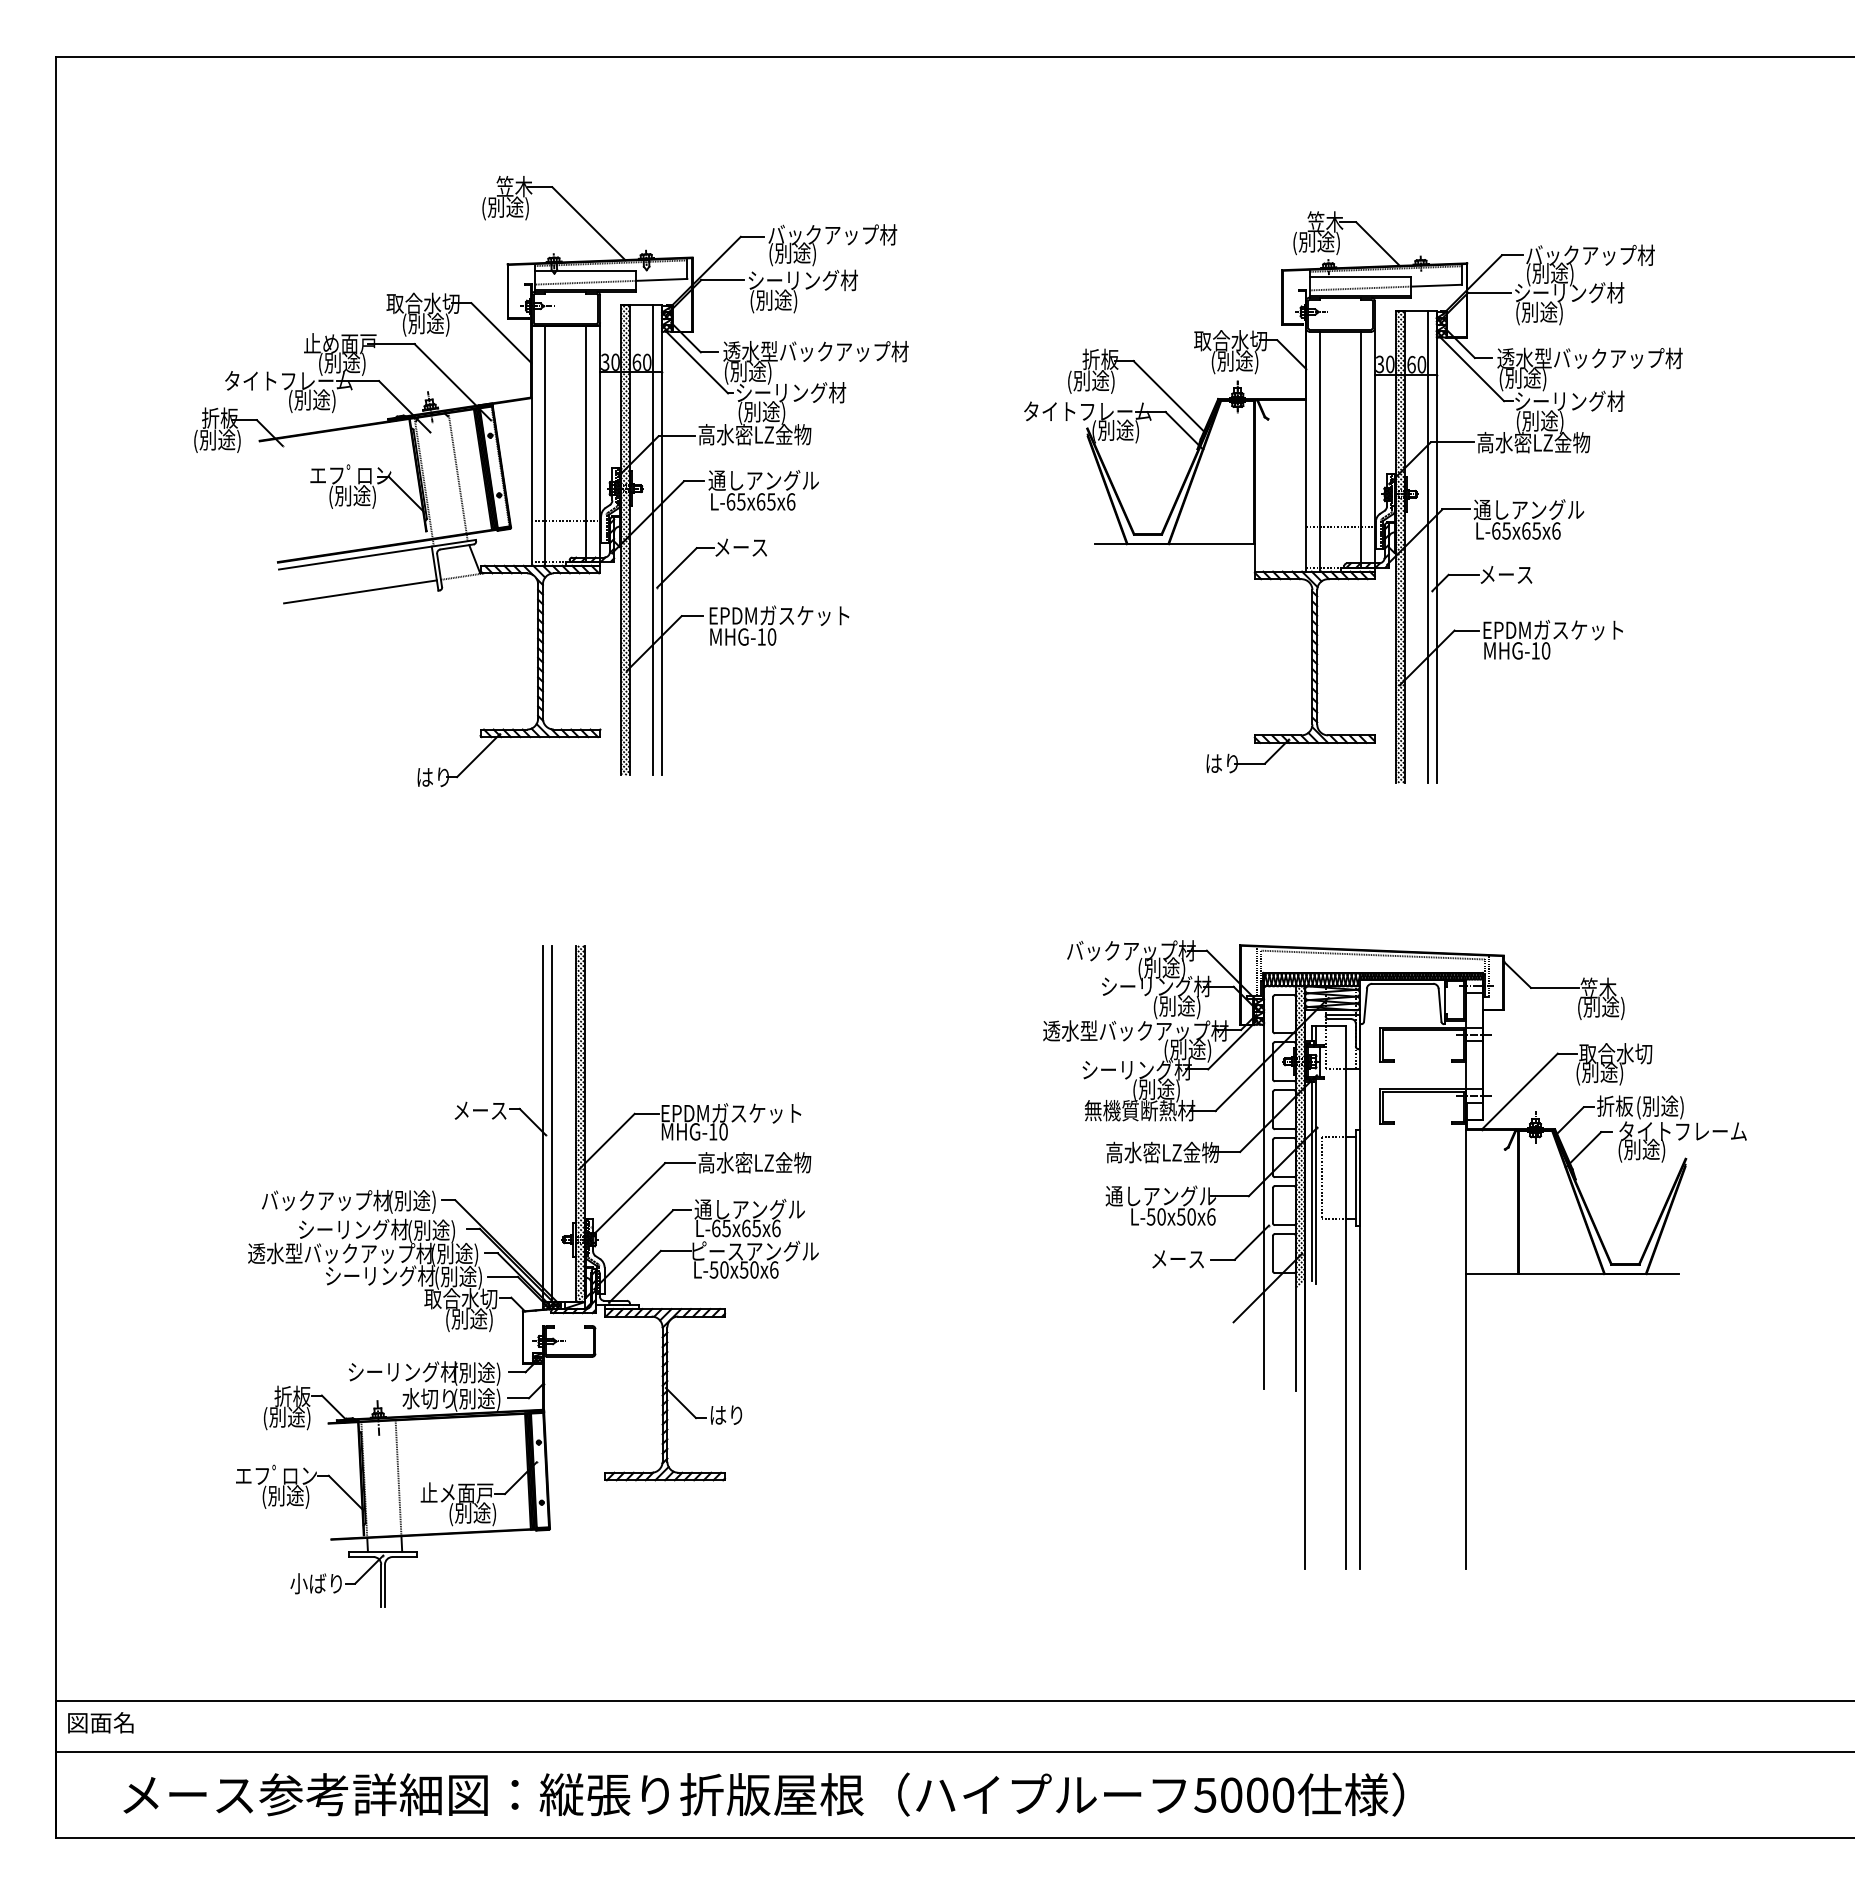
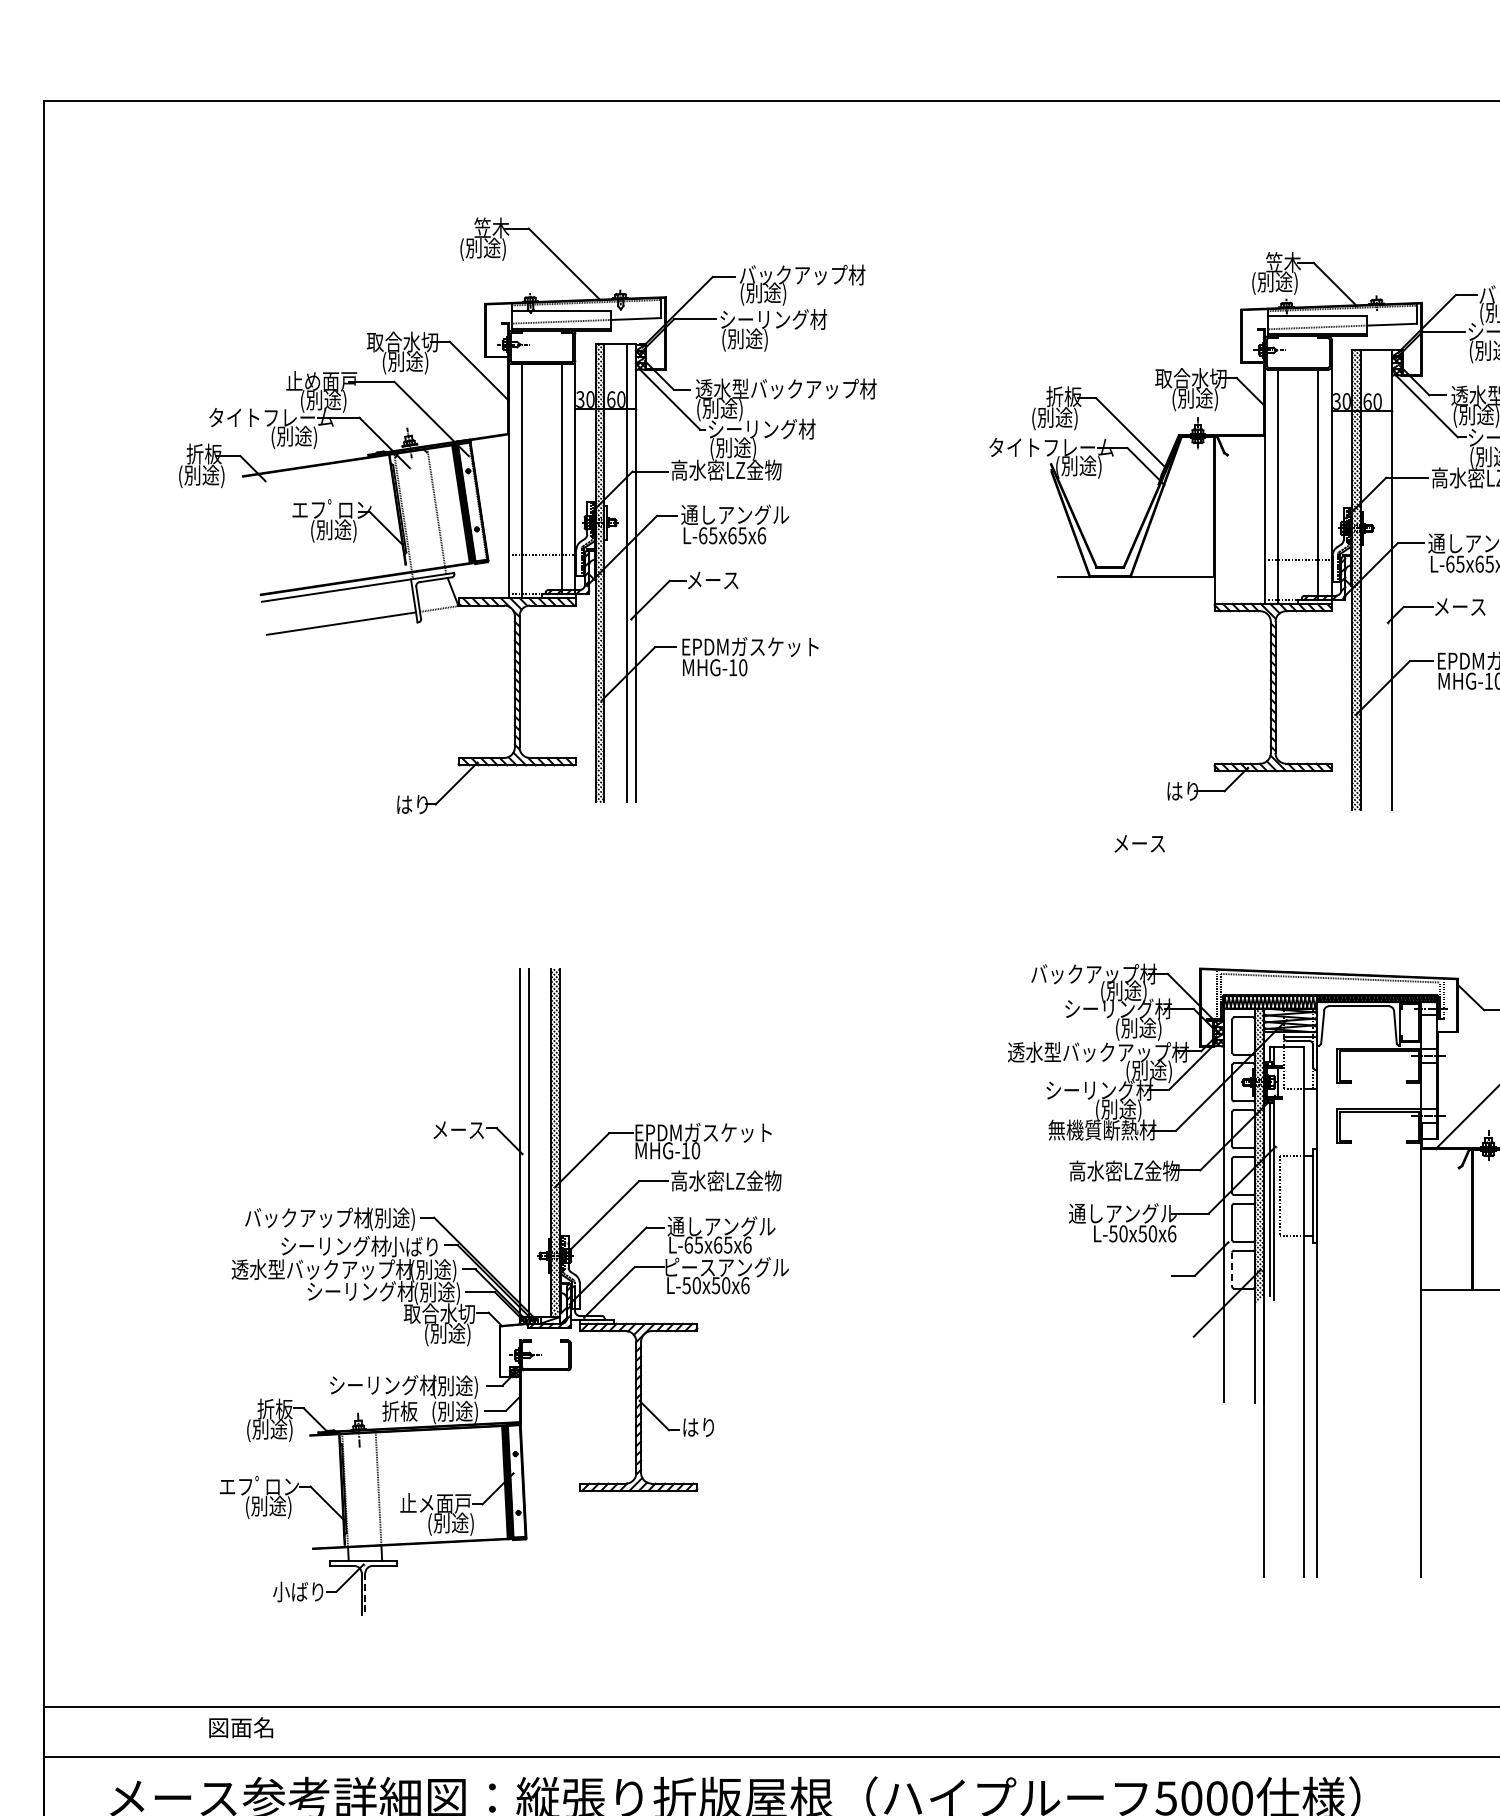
line: (1427, 546) -> (1383, 579), removed
text: (432, 1231) -> (411, 1248), (別途) -> 小ばり
line: (1272, 1254) -> (1231, 1270), solid -> dashed
text: (1177, 1259) -> (1139, 843), moved
text: (427, 1398) -> (406, 1411), 水切り -> 折板
line: (385, 1586) -> (365, 1594), solid -> dashed
text: (100, 1722) -> (240, 1727), moved

